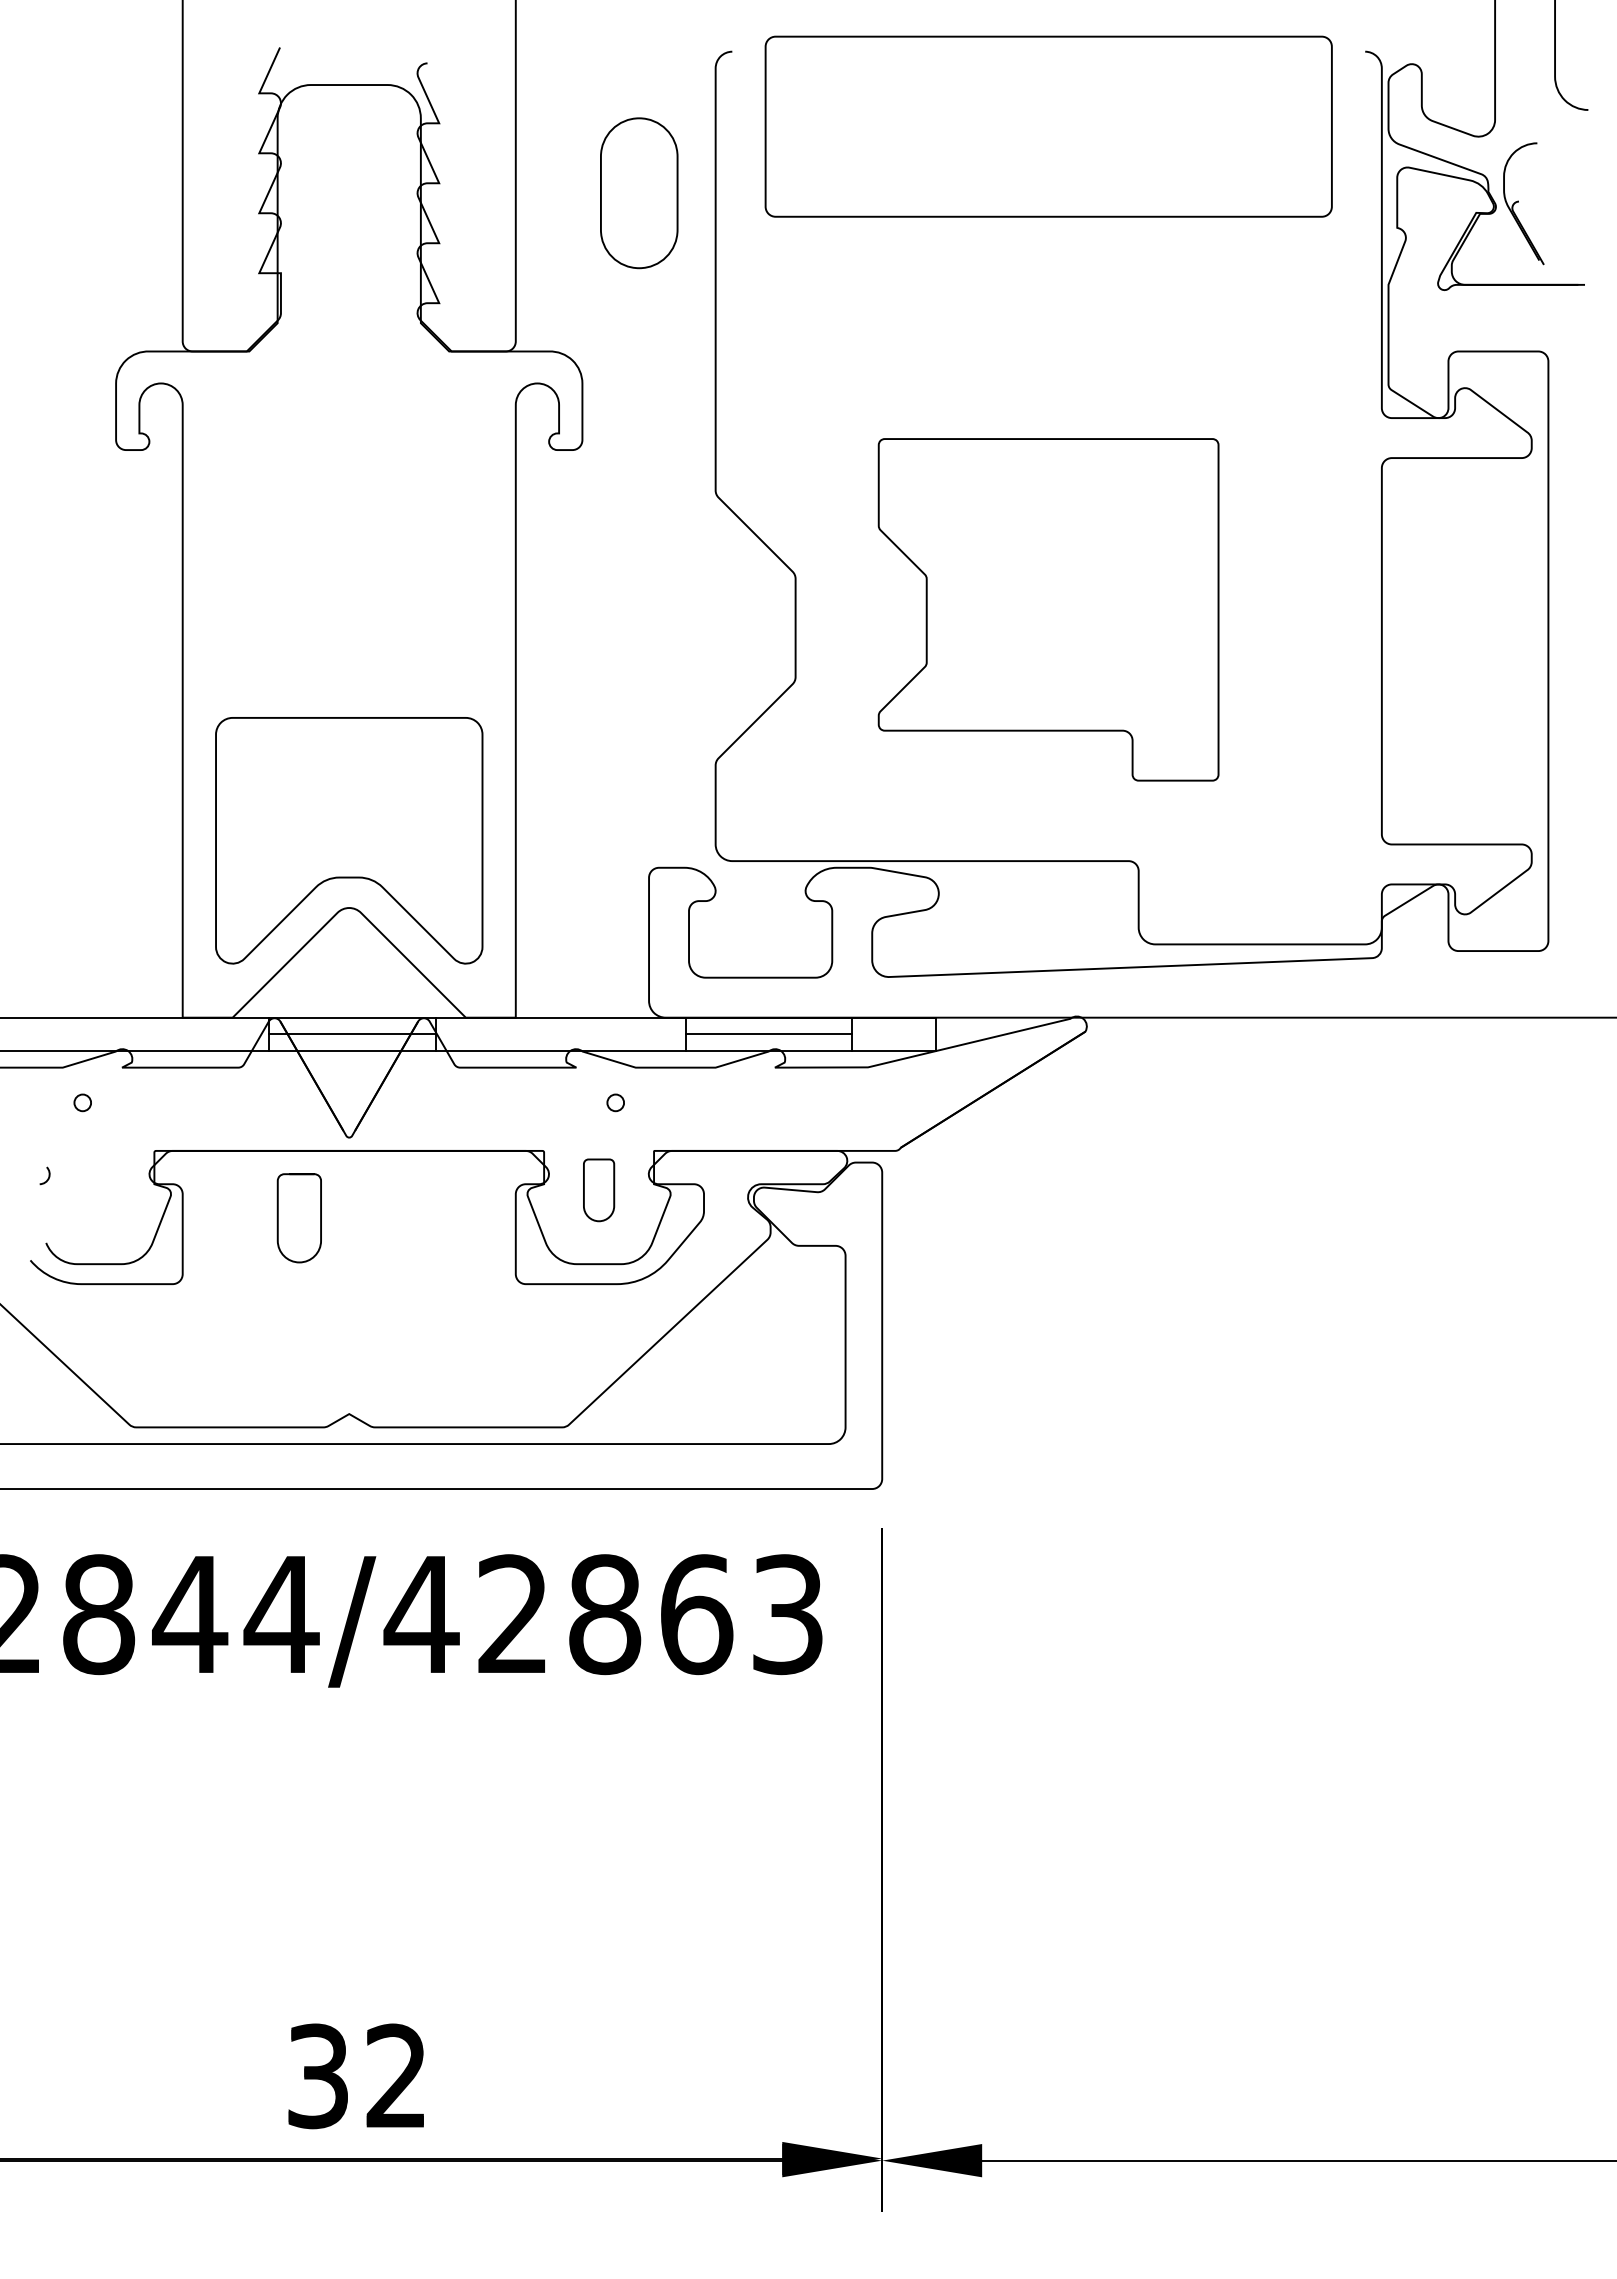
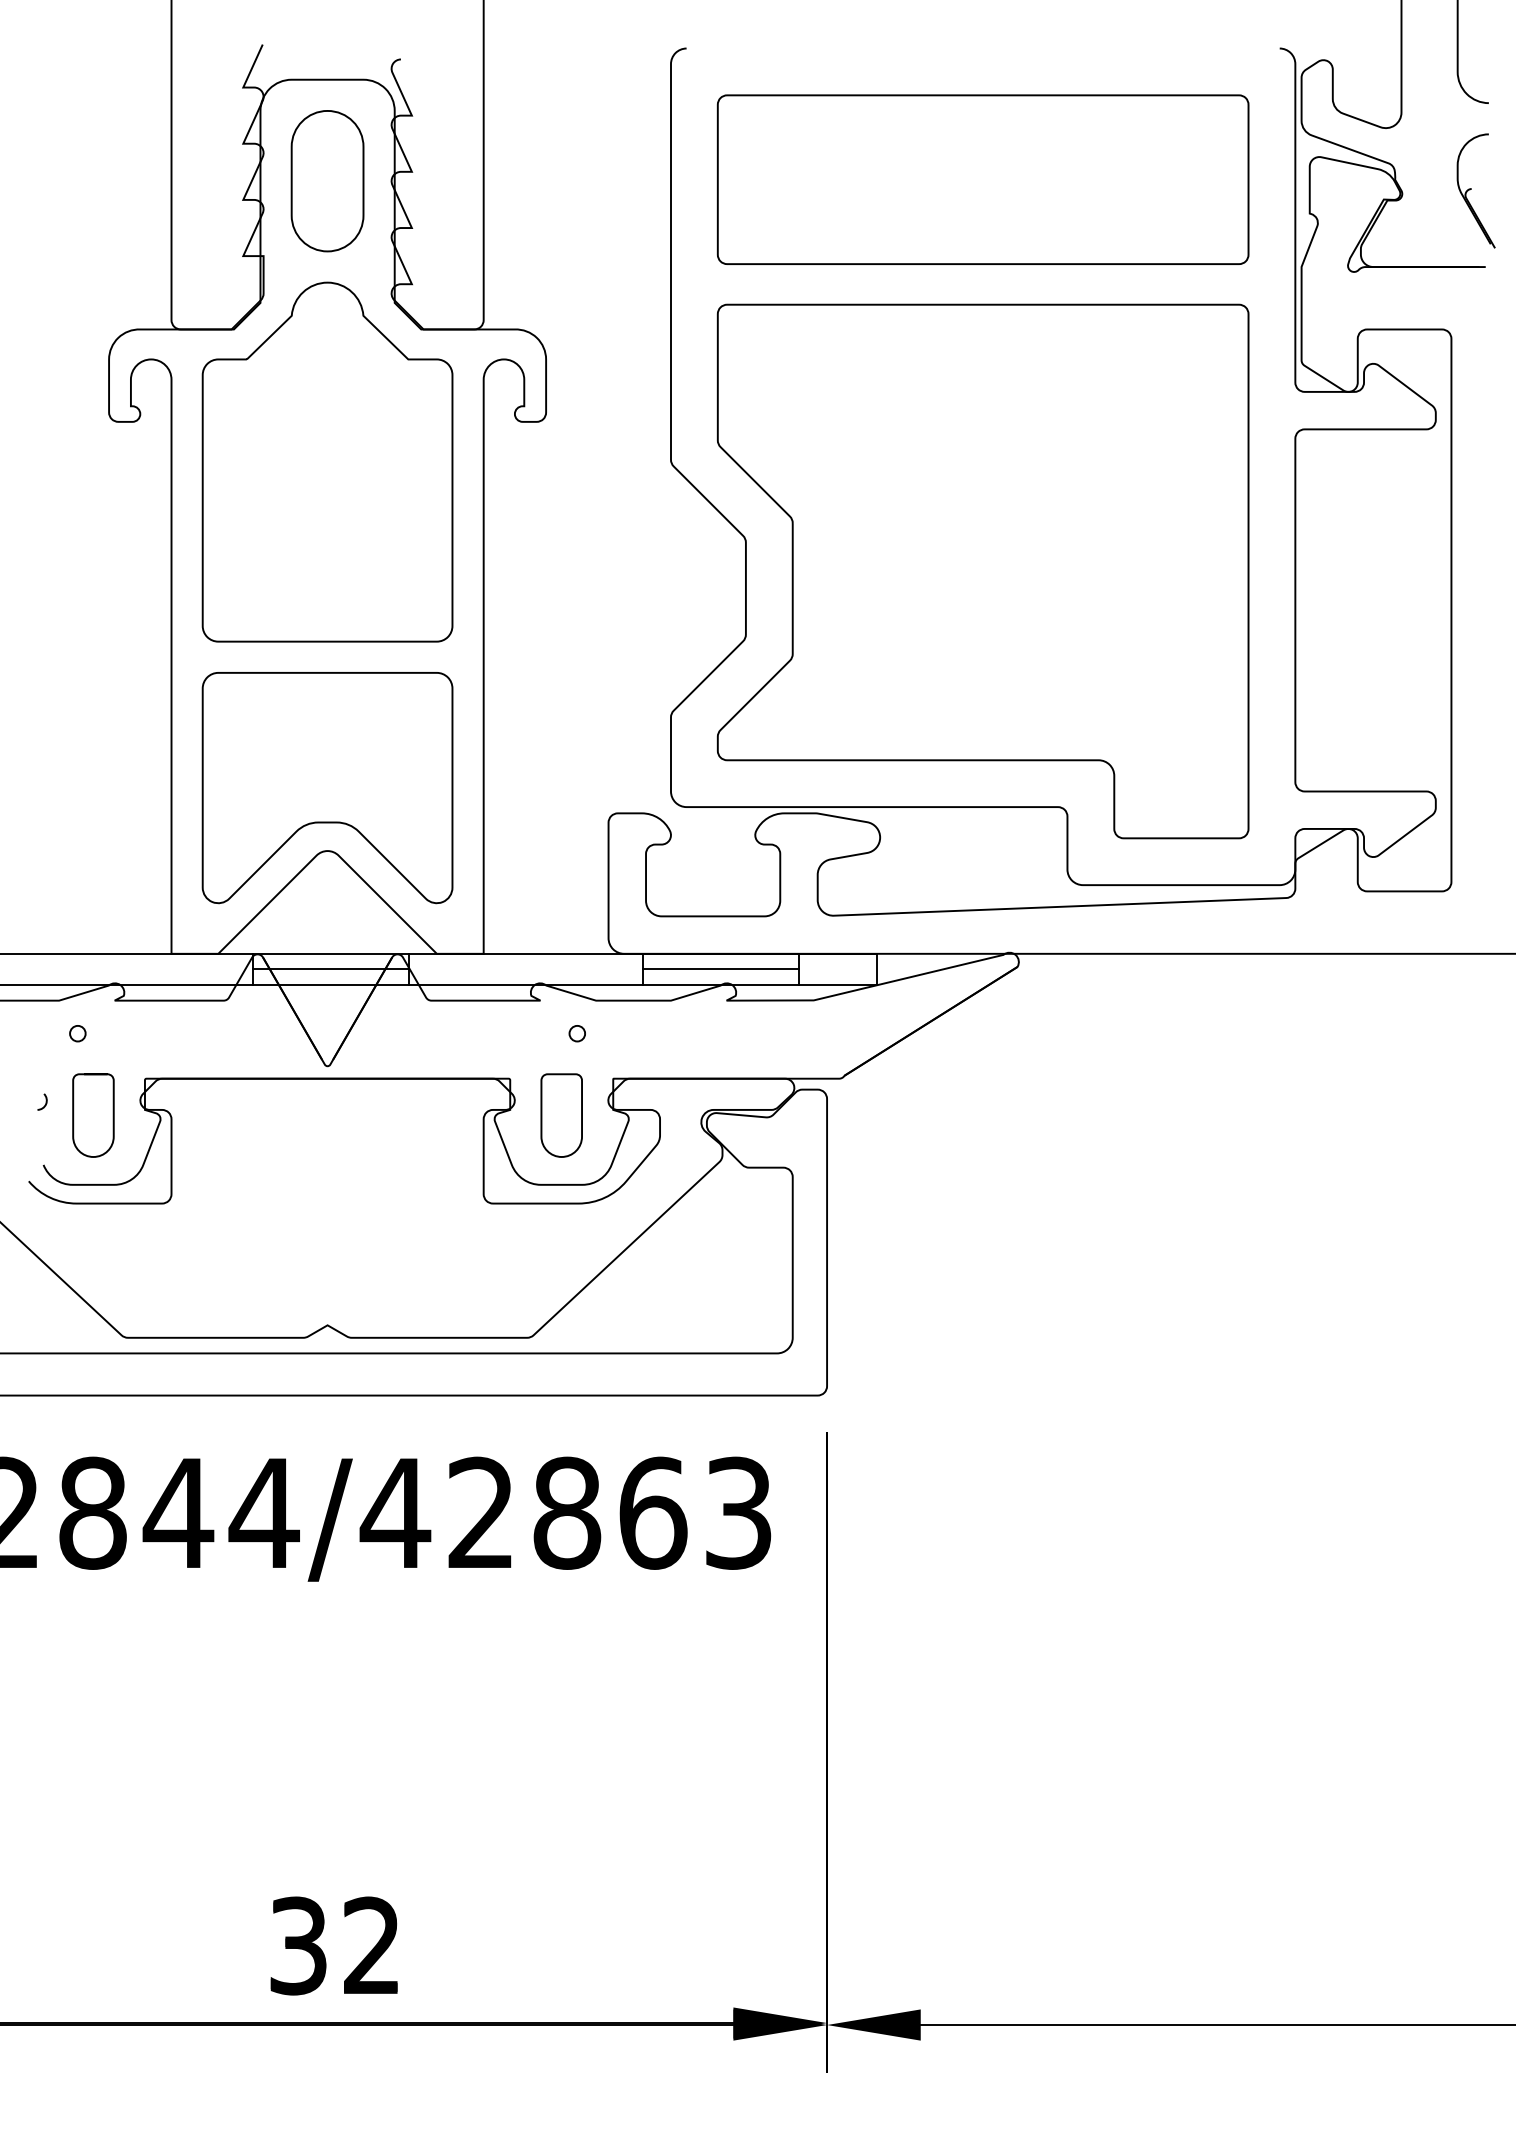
part: (1048, 126) -> (982, 179), moved
part: (639, 193) -> (327, 181), moved
part: (1523, 203) -> (1475, 190), moved
part: (349, 492) -> (327, 461), added
part: (1048, 609) -> (982, 571), size x1.67
part: (598, 1190) -> (561, 1115), size x1.43
curve: (278, 1218) -> (73, 1115), moved

